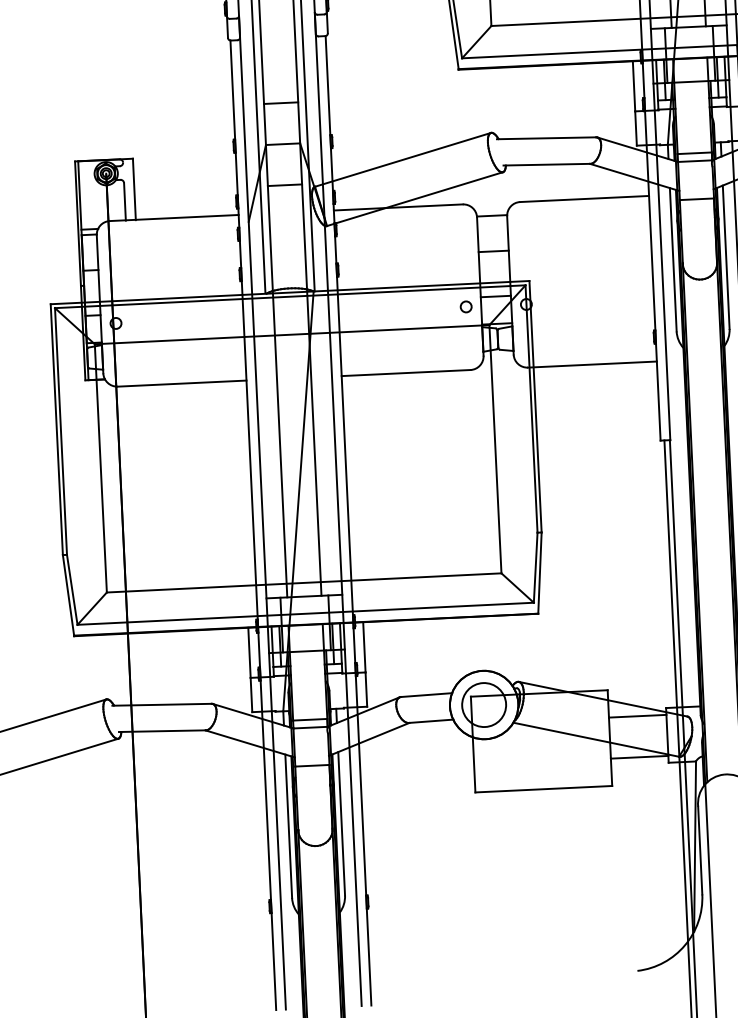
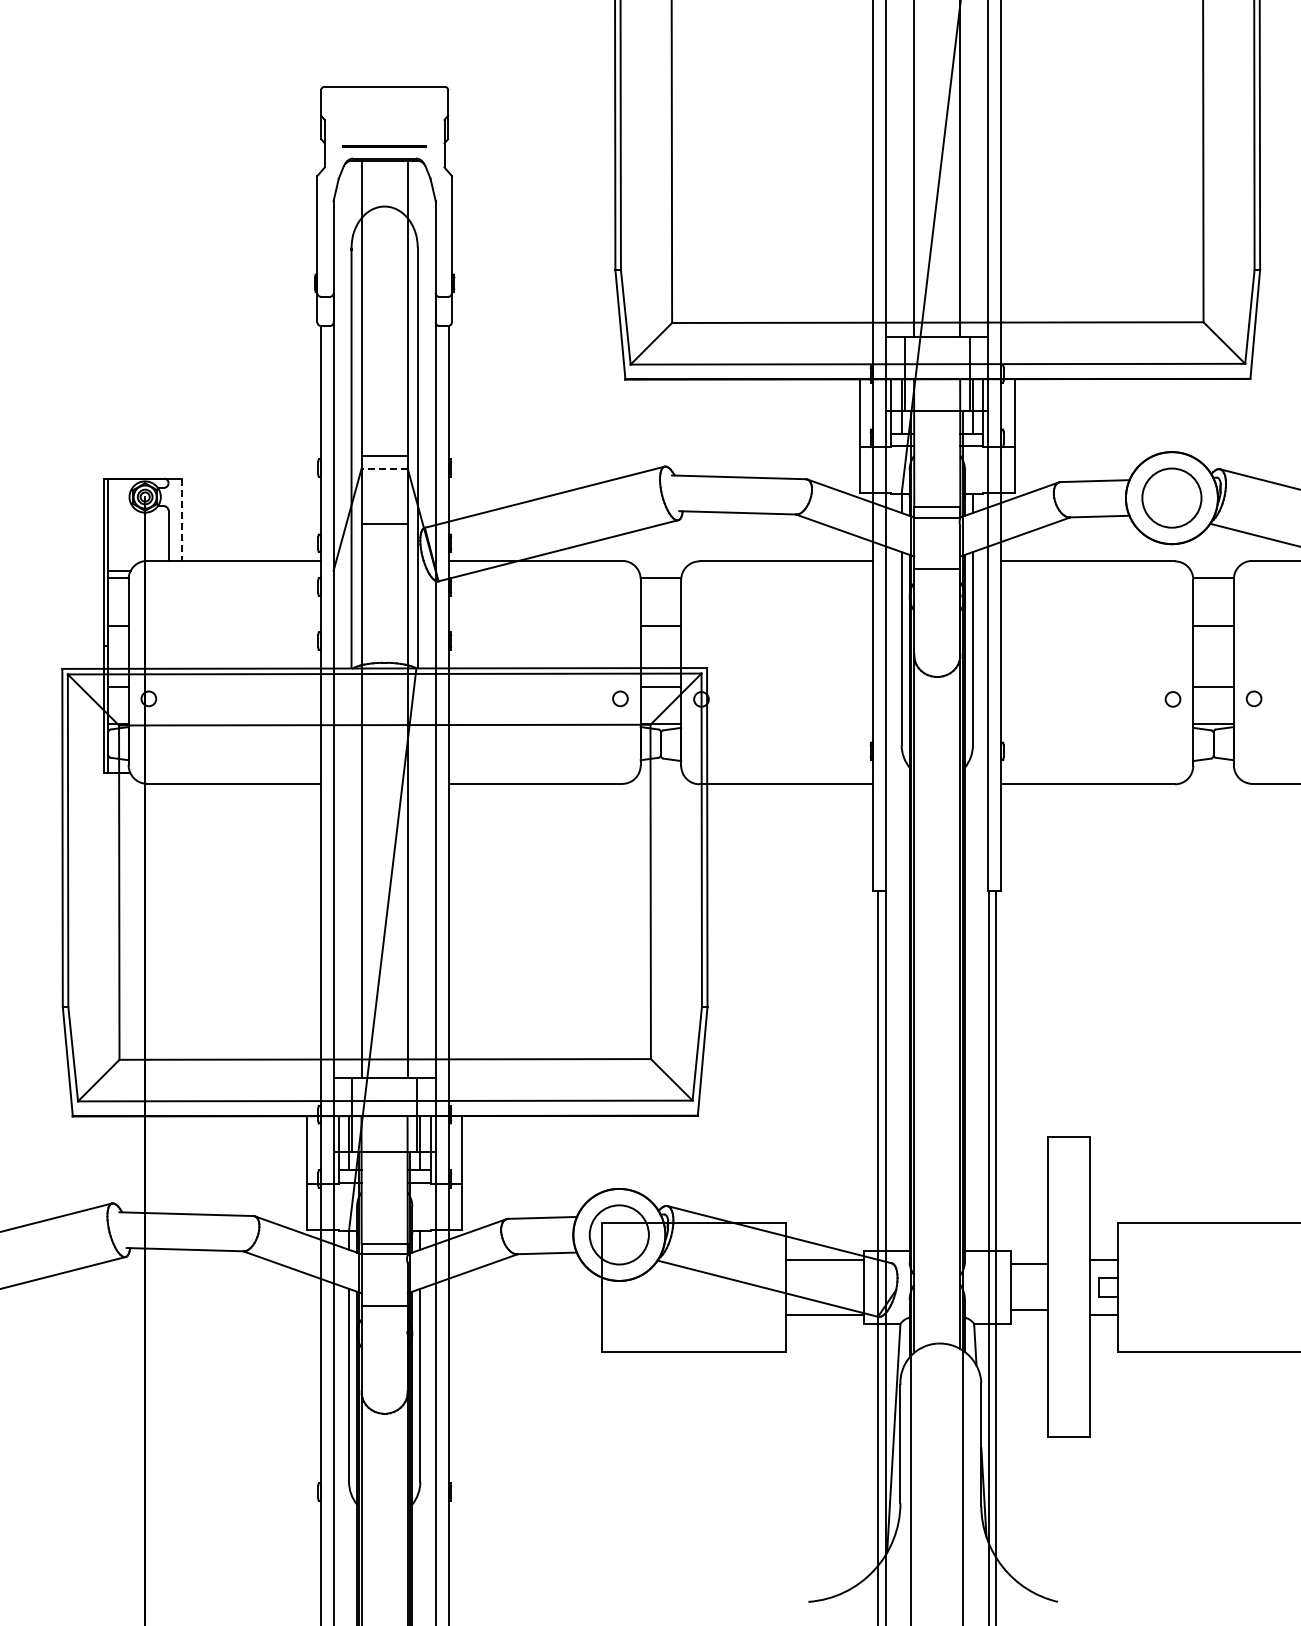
line: (281, 103) -> (384, 456), moved
line: (282, 144) -> (384, 468), solid -> dashed
line: (134, 189) -> (182, 520), solid -> dashed

